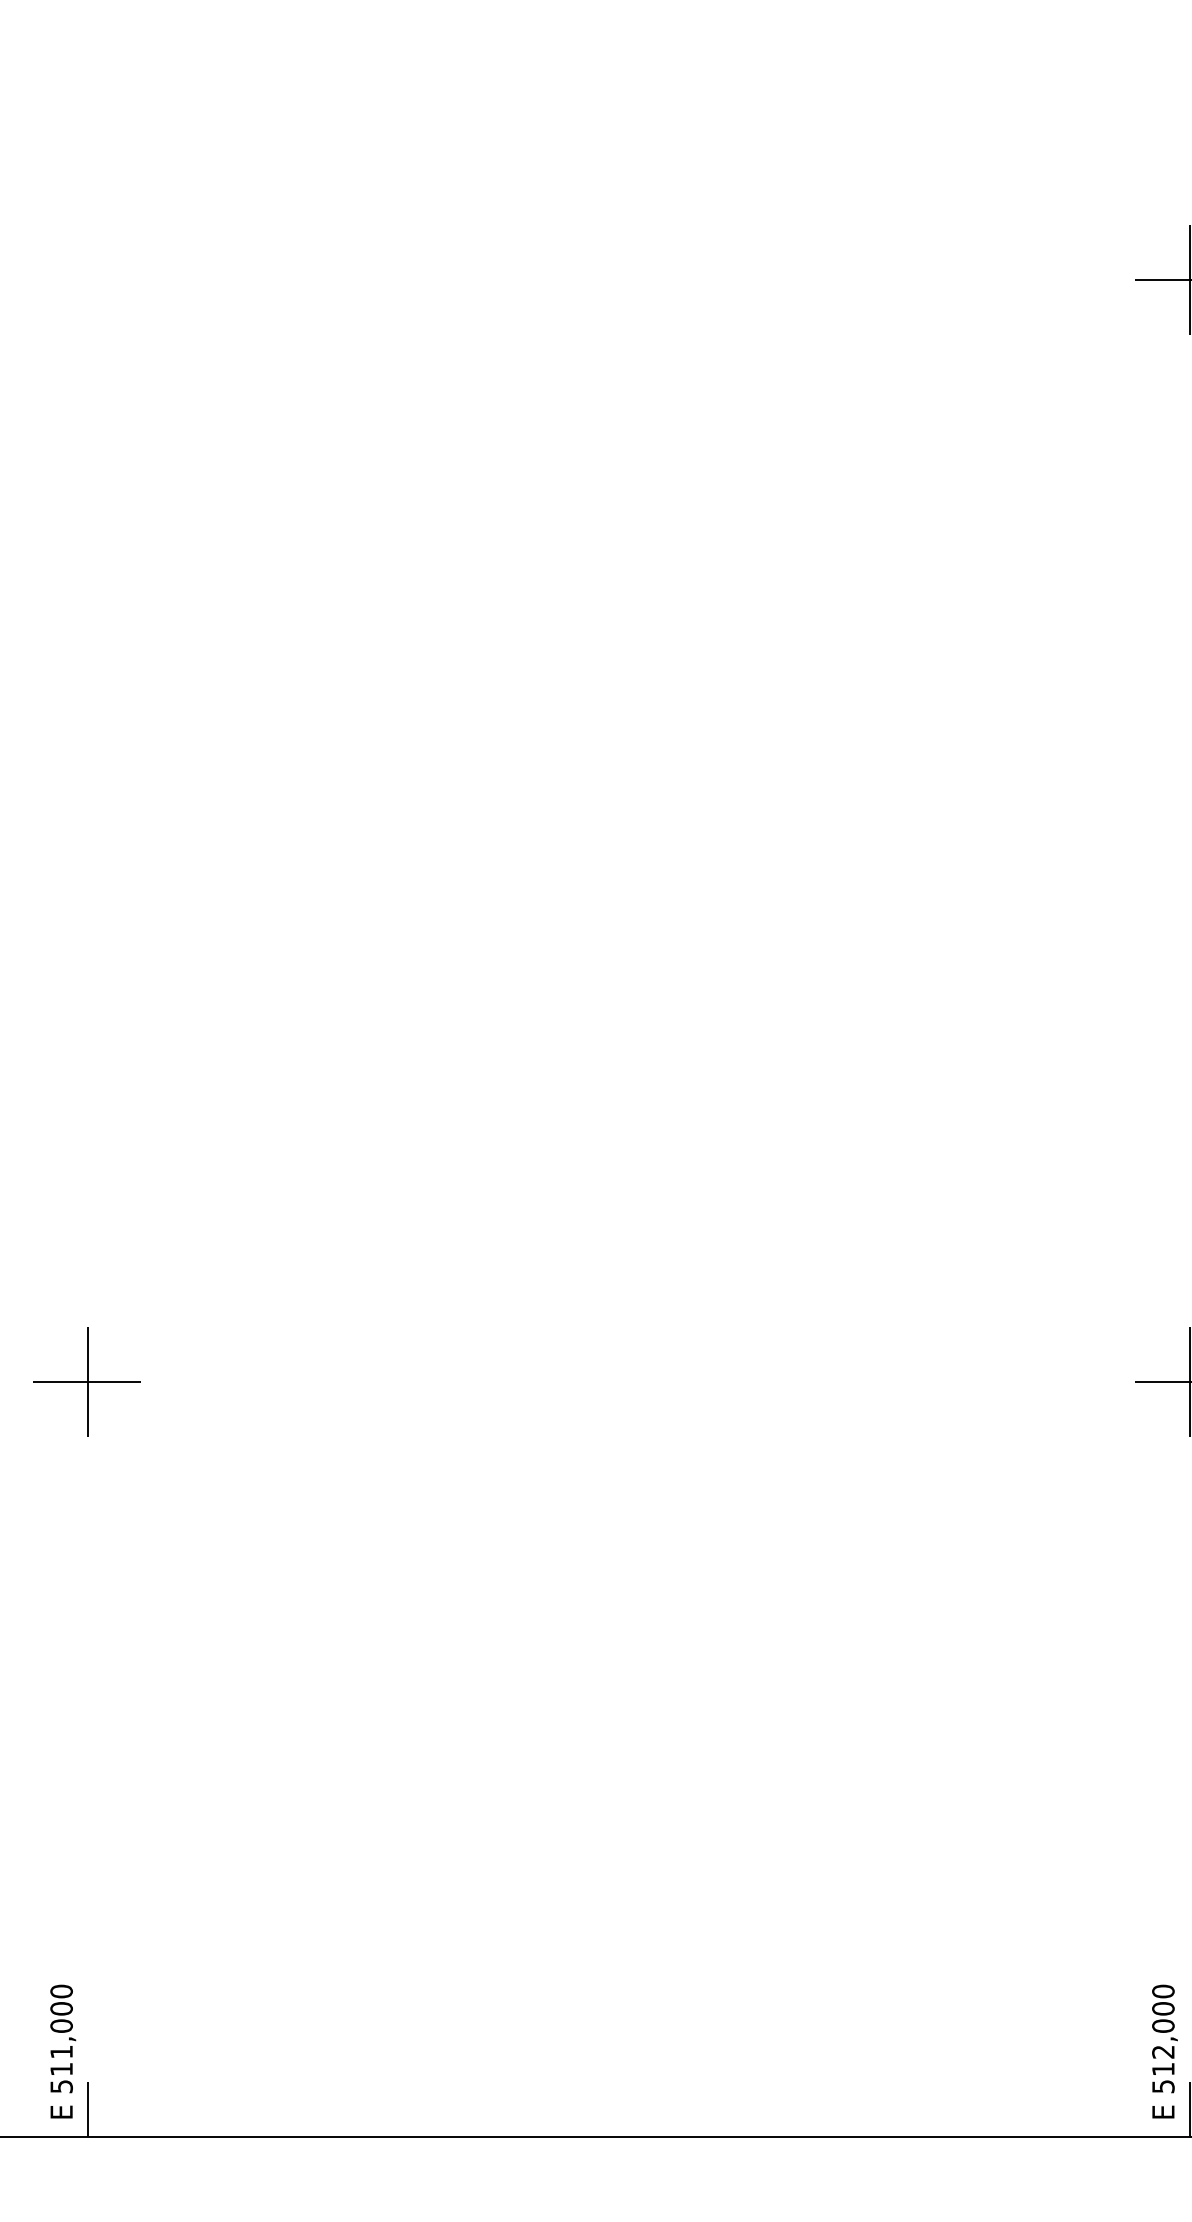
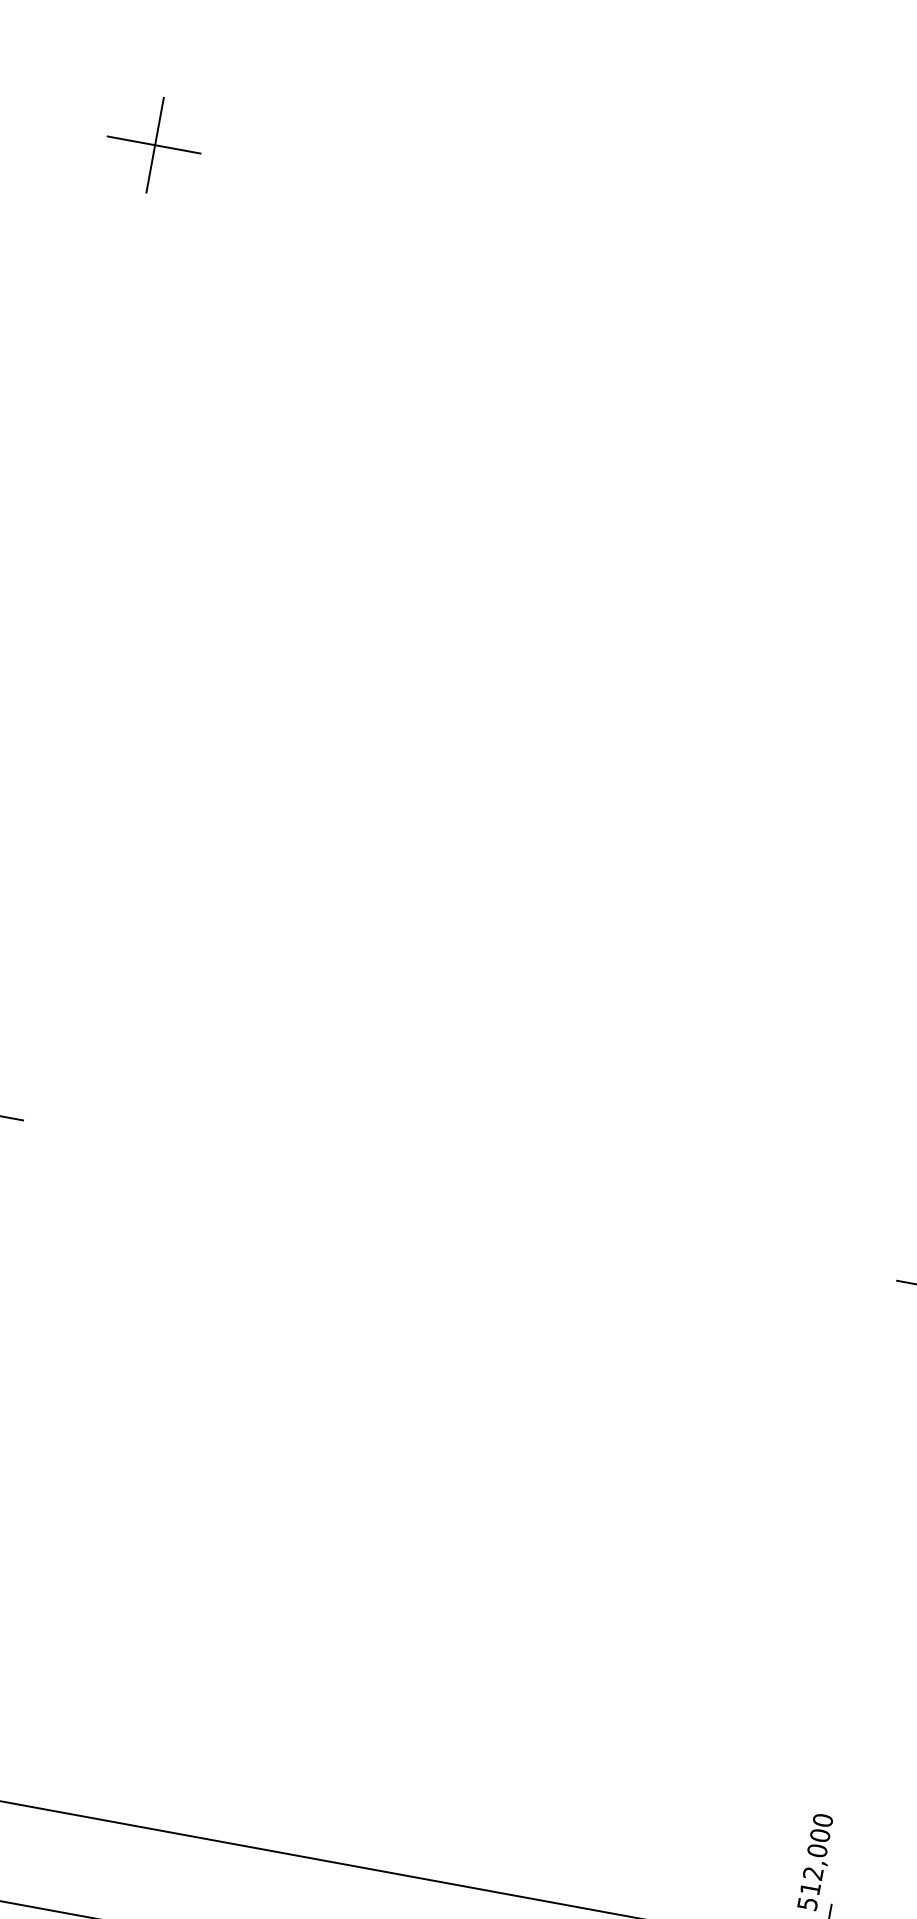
part: (86, 279) -> (153, 144), added

